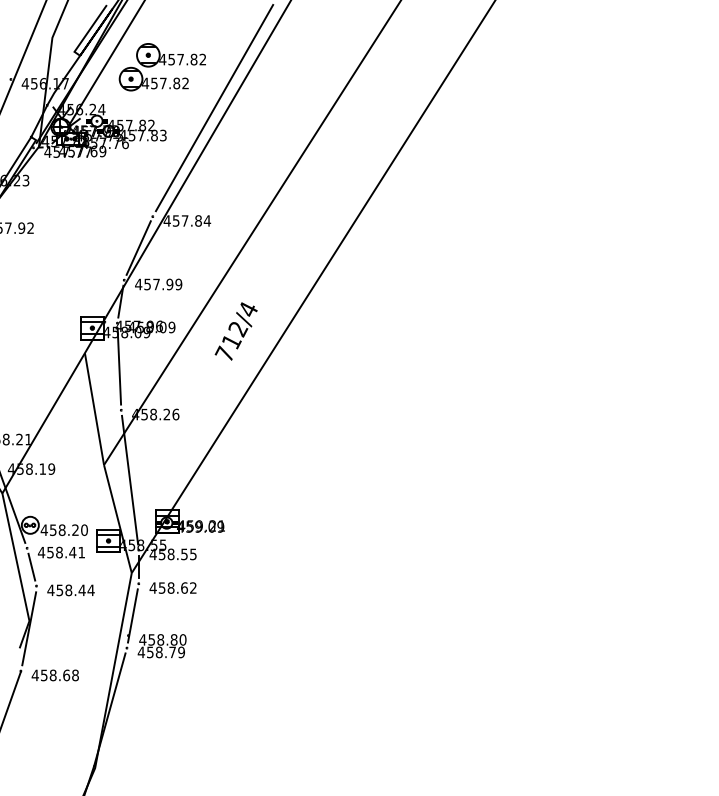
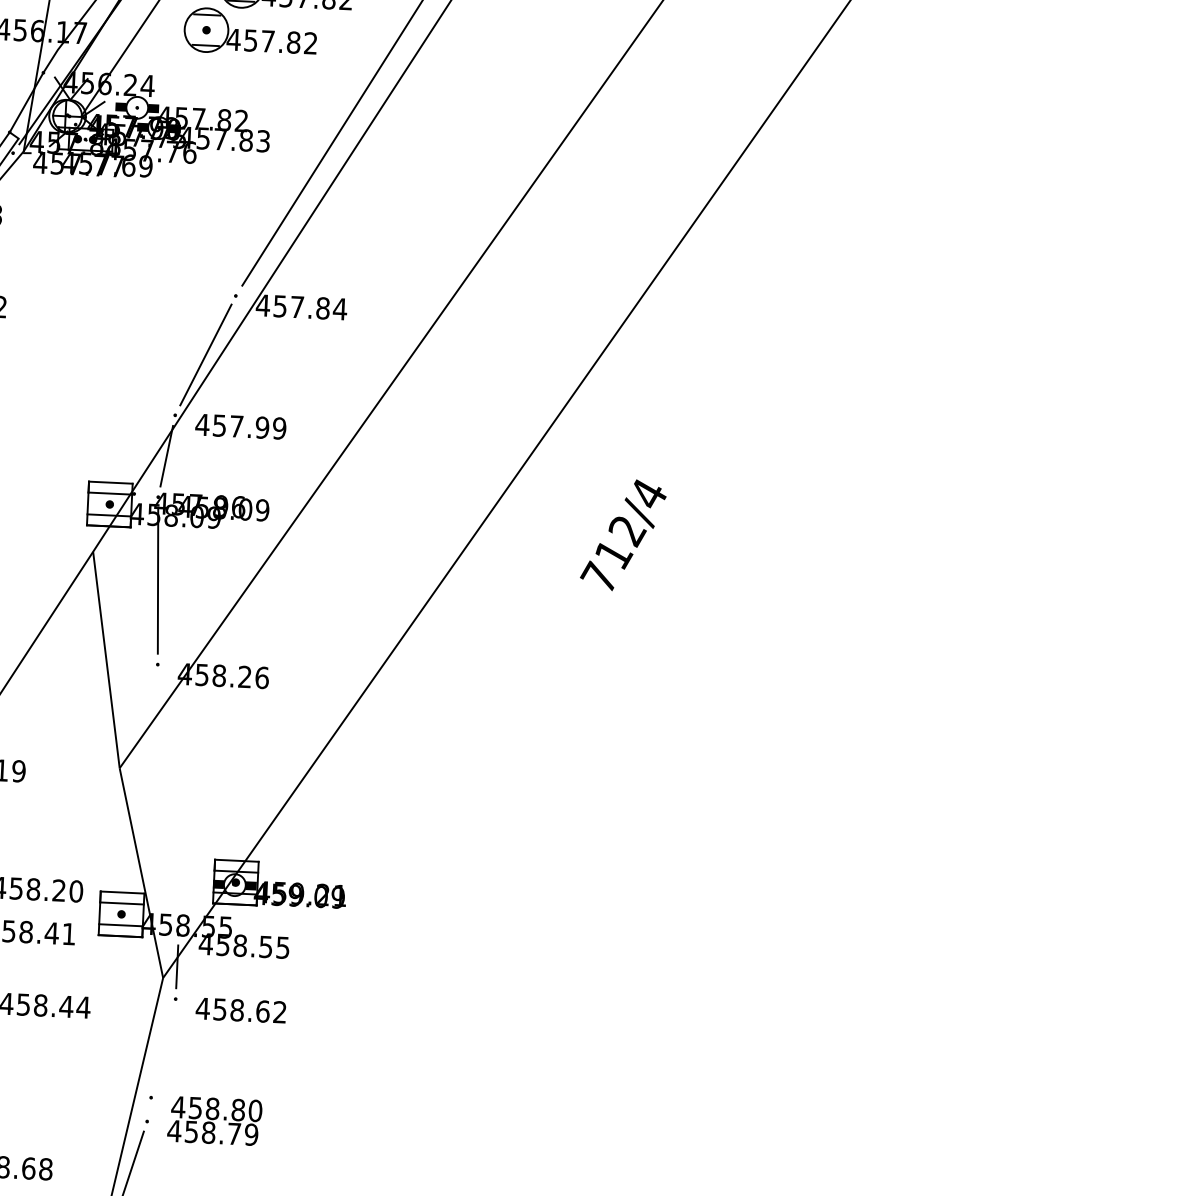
text: (235, 331) -> (621, 535), moved
line: (130, 479) -> (169, 798), removed
line: (132, 615) -> (160, 1059), removed

